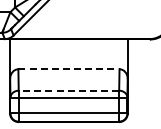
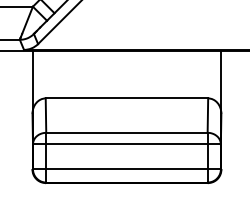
line: (68, 69) -> (126, 98), dashed -> solid
line: (68, 90) -> (126, 132), dashed -> solid

